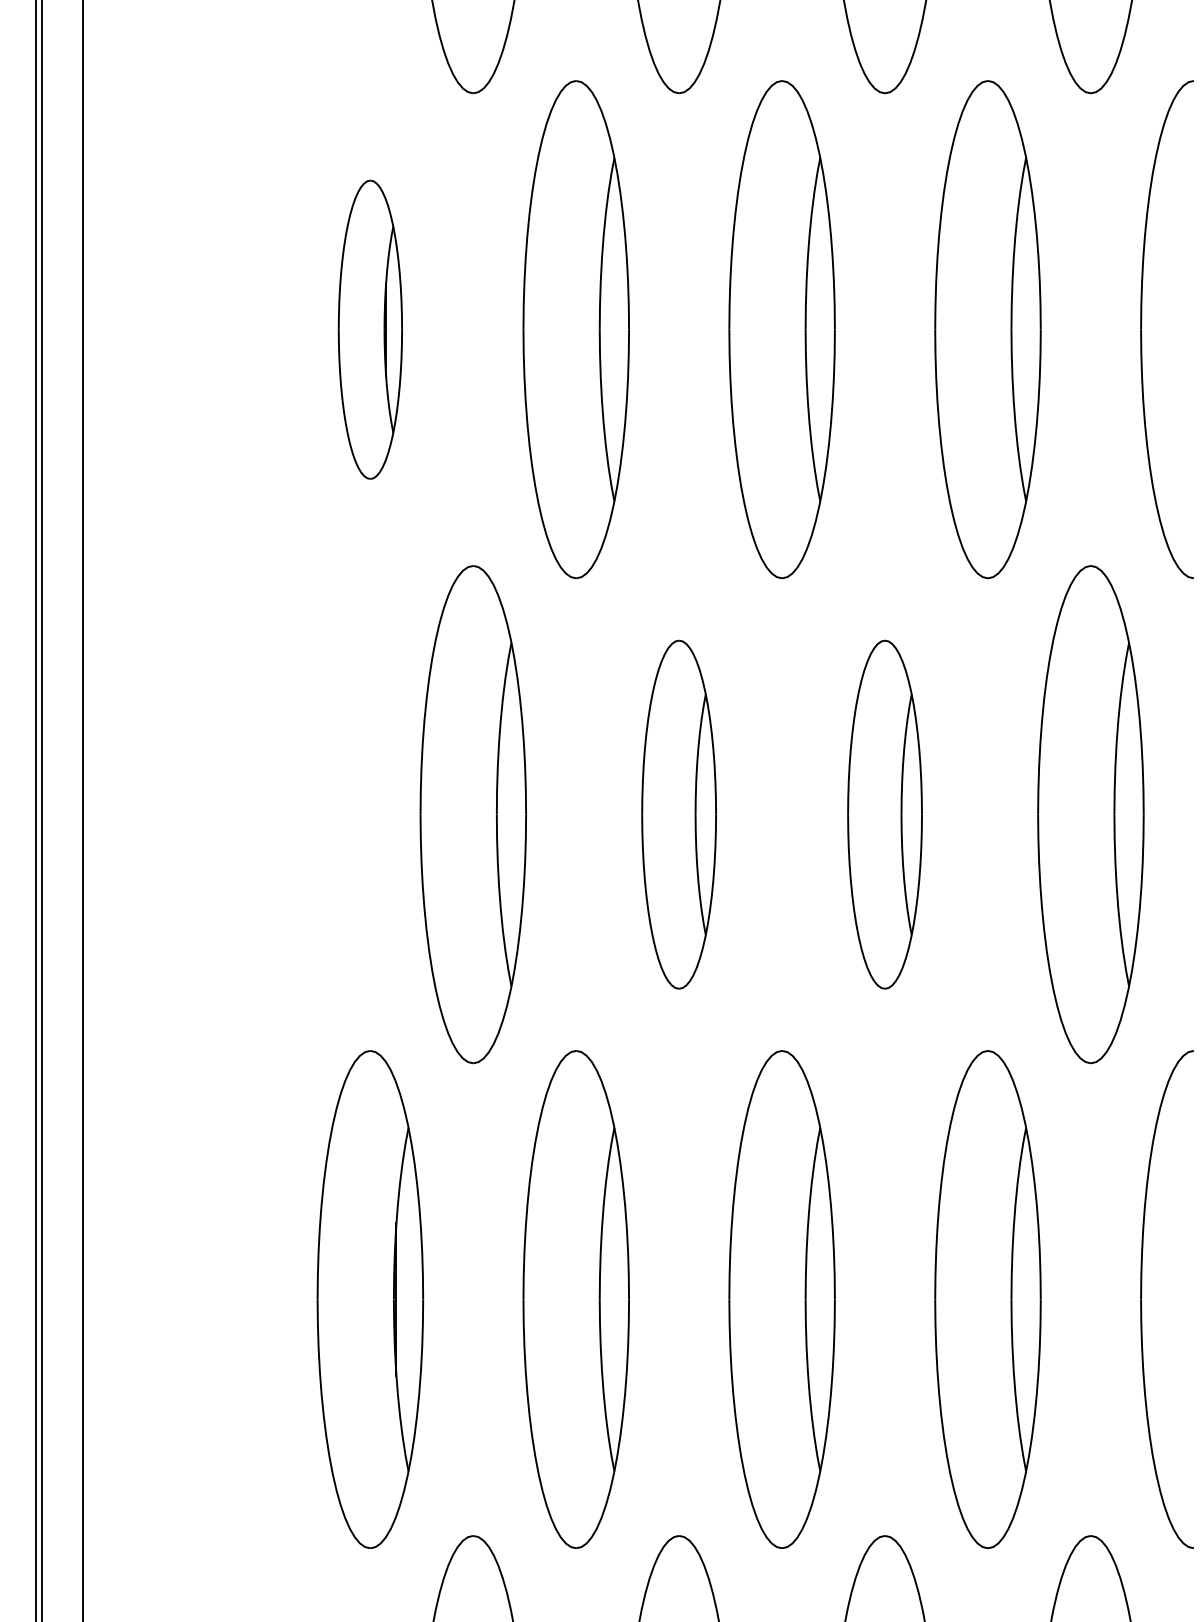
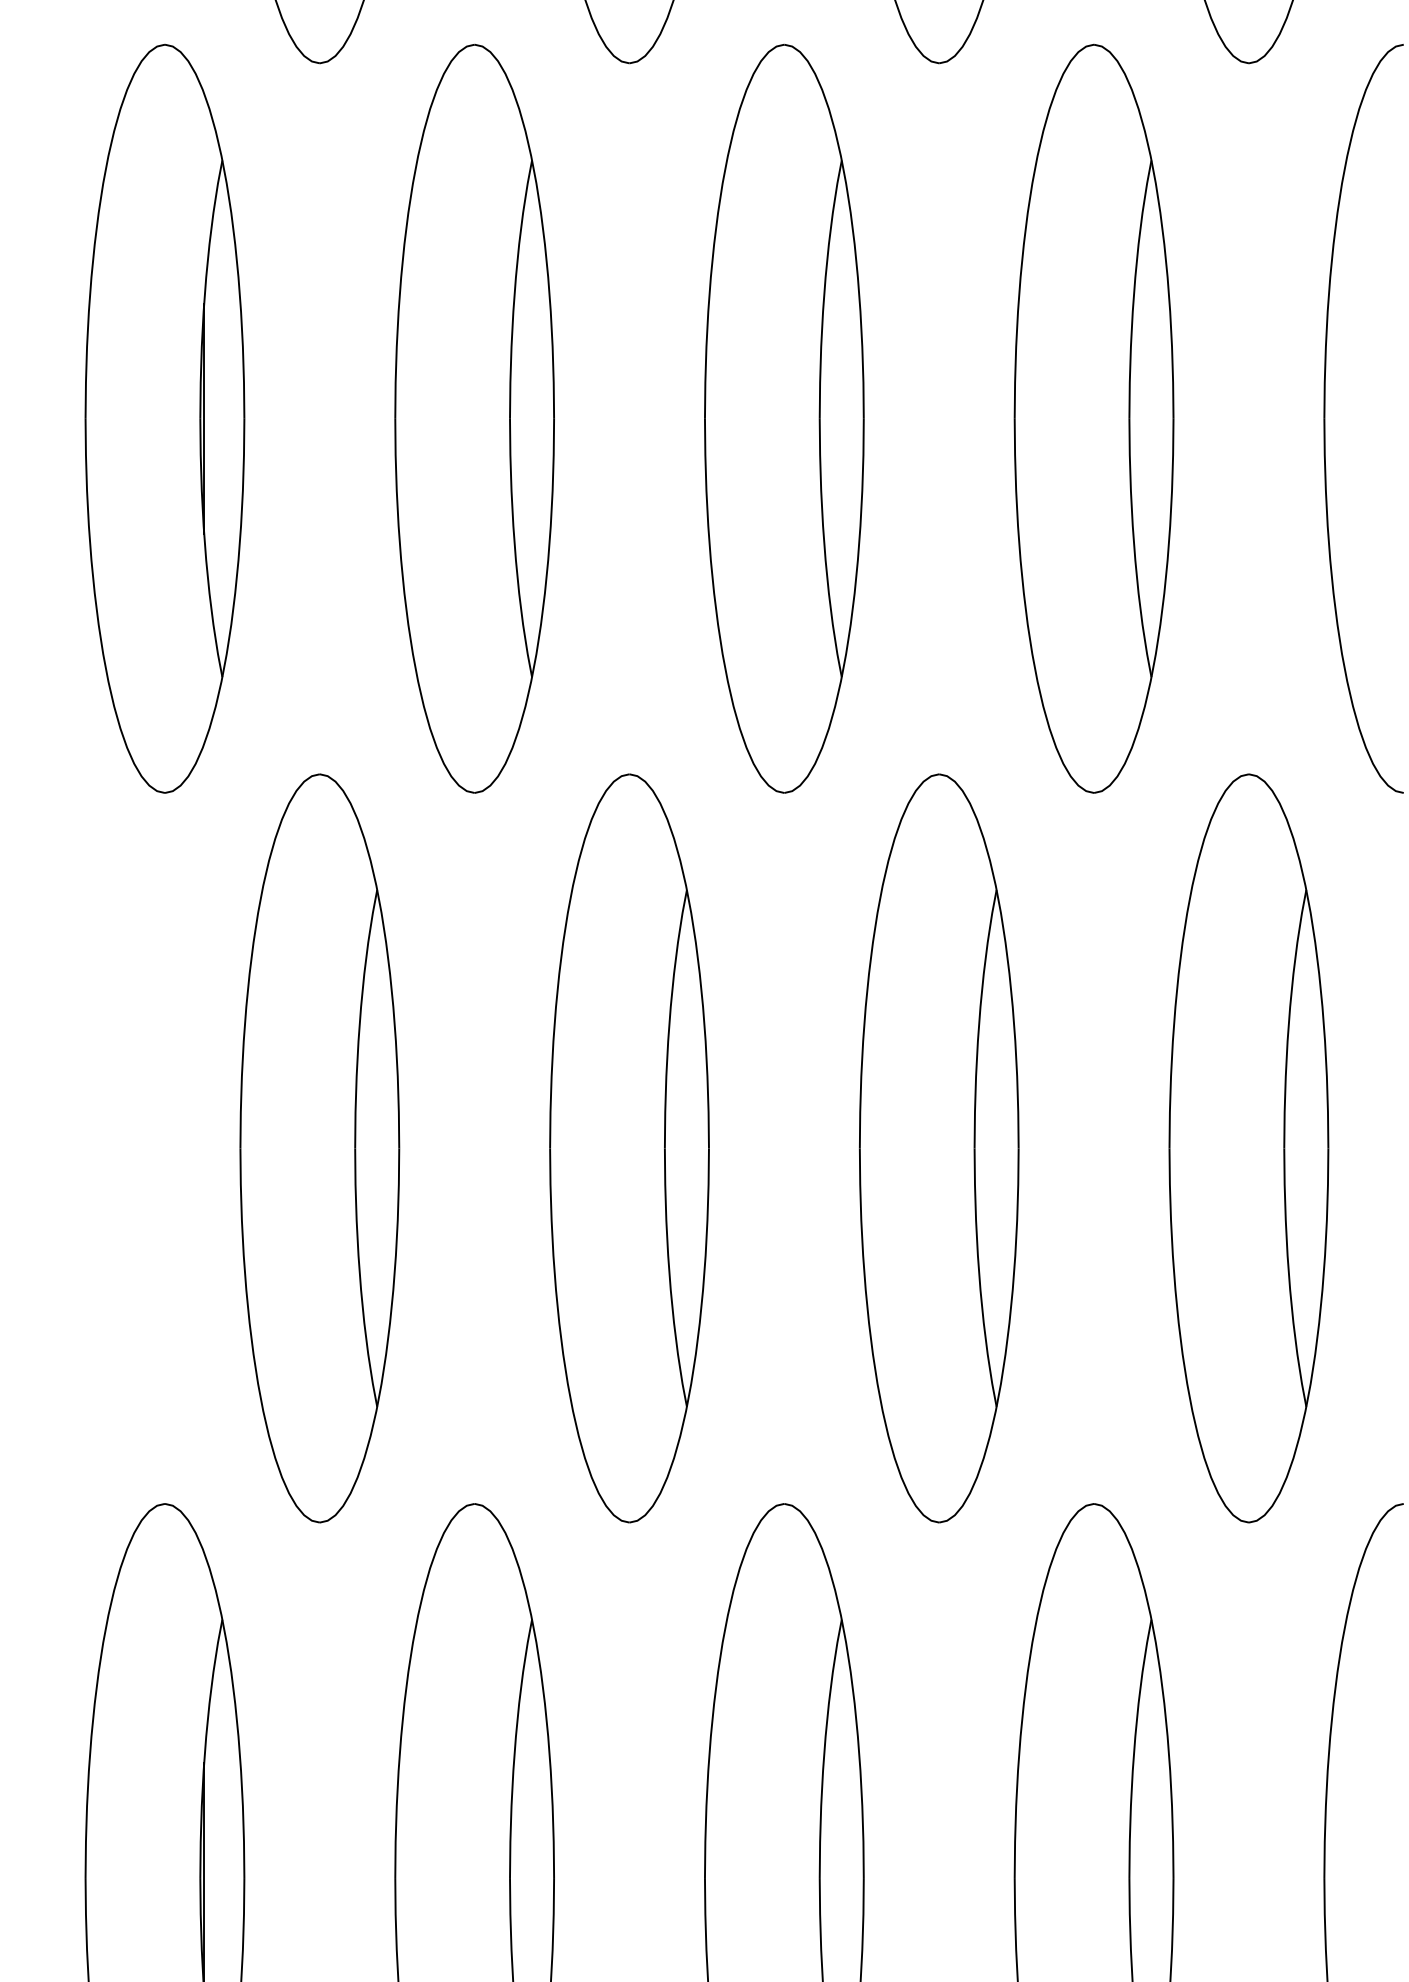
part: (370, 329) -> (165, 418), size x1.67
part: (678, 814) -> (628, 1148), size x1.43
part: (884, 814) -> (938, 1148), size x1.43

